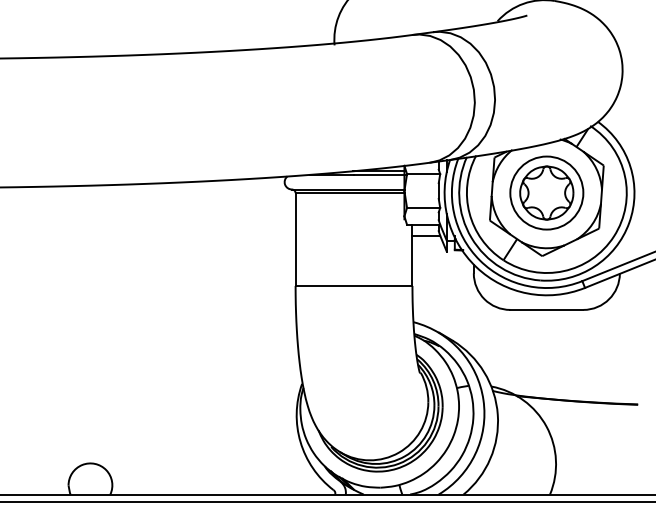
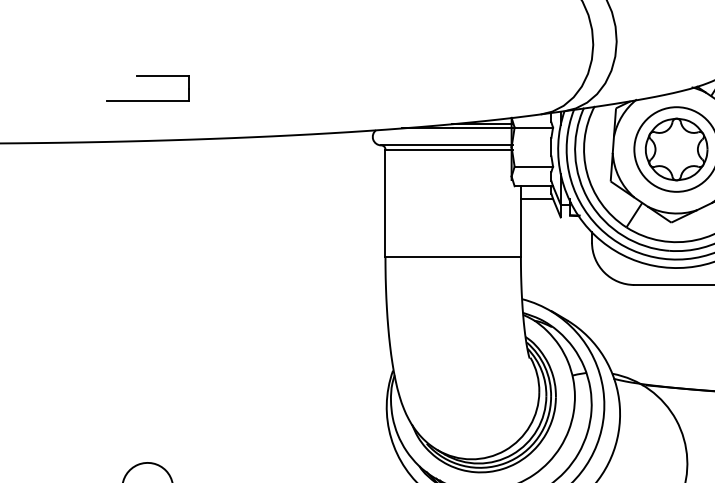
part: (90, 130) -> (147, 77), added

